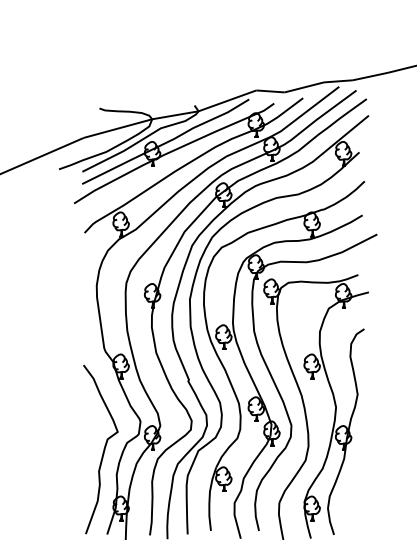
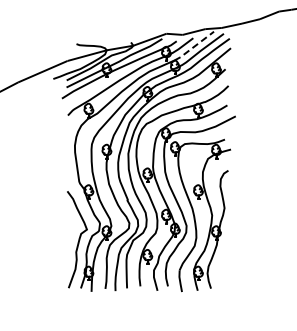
line: (305, 112) -> (194, 46), solid -> dashed

